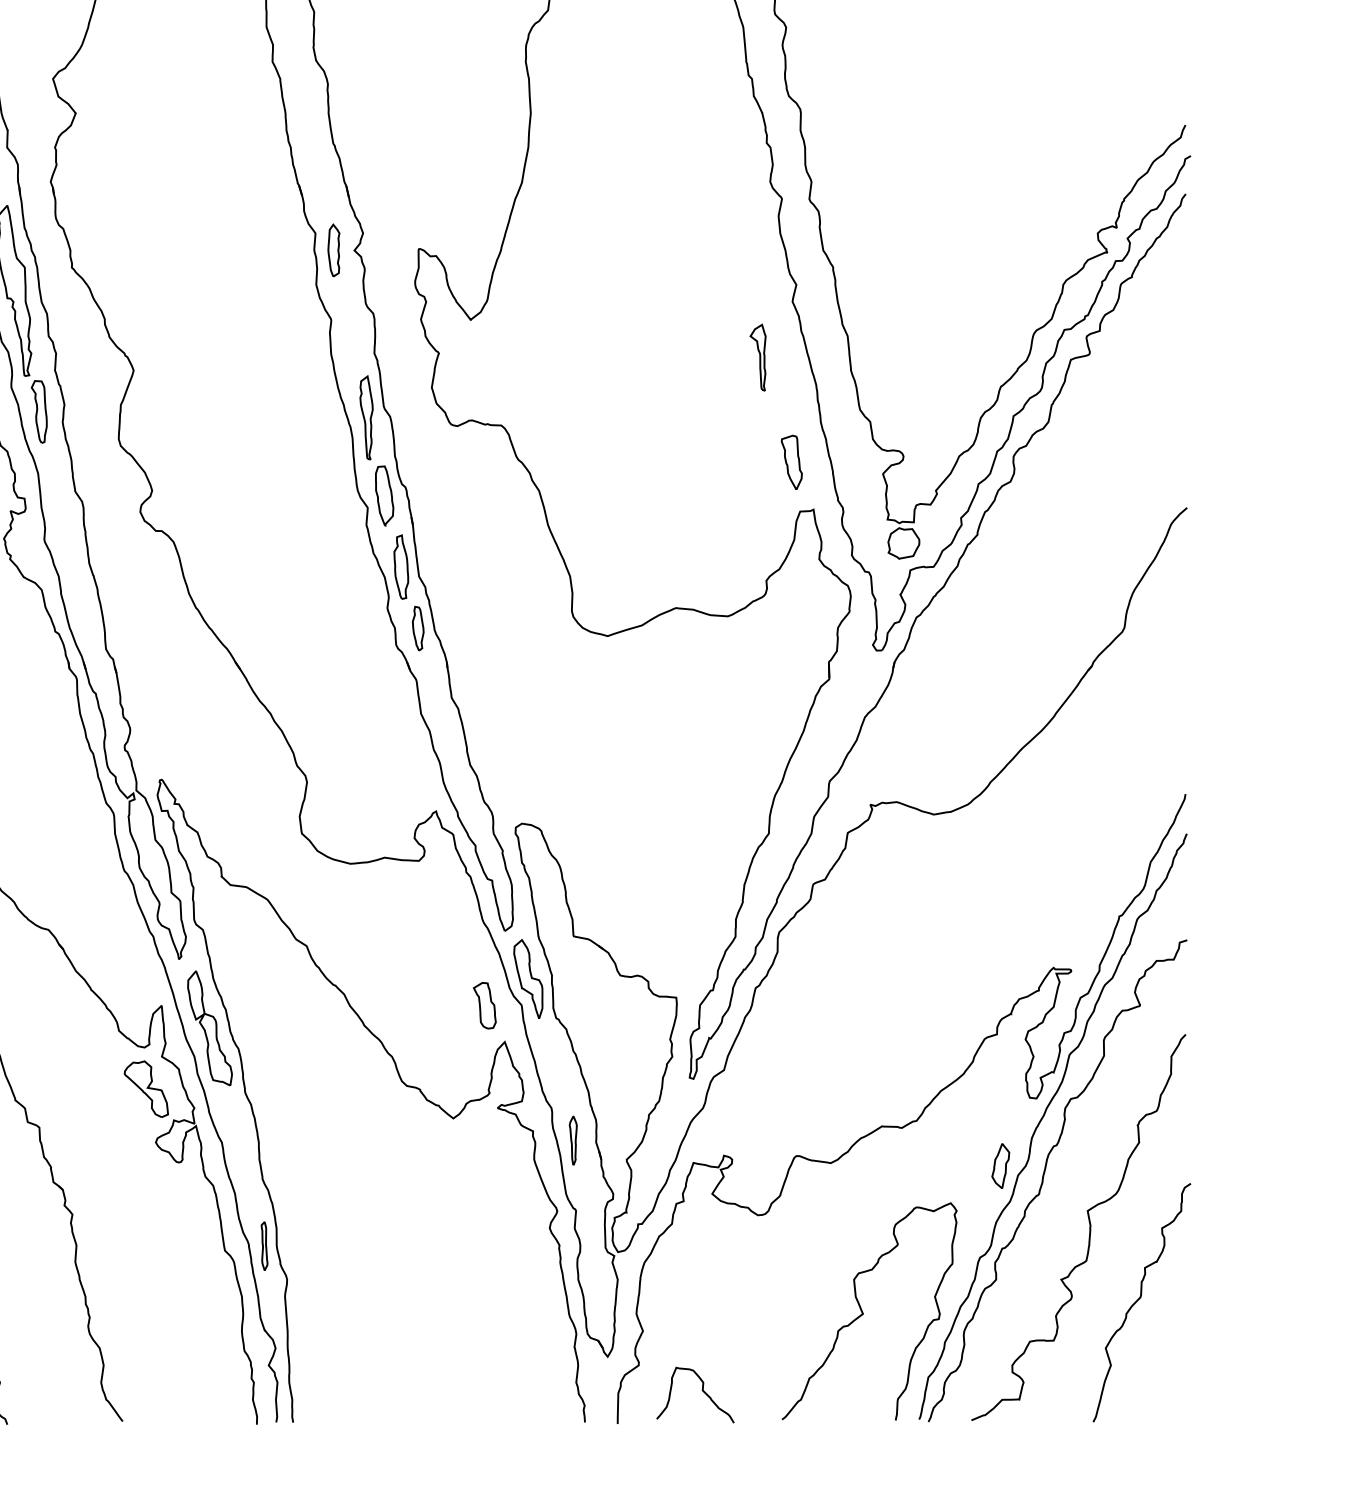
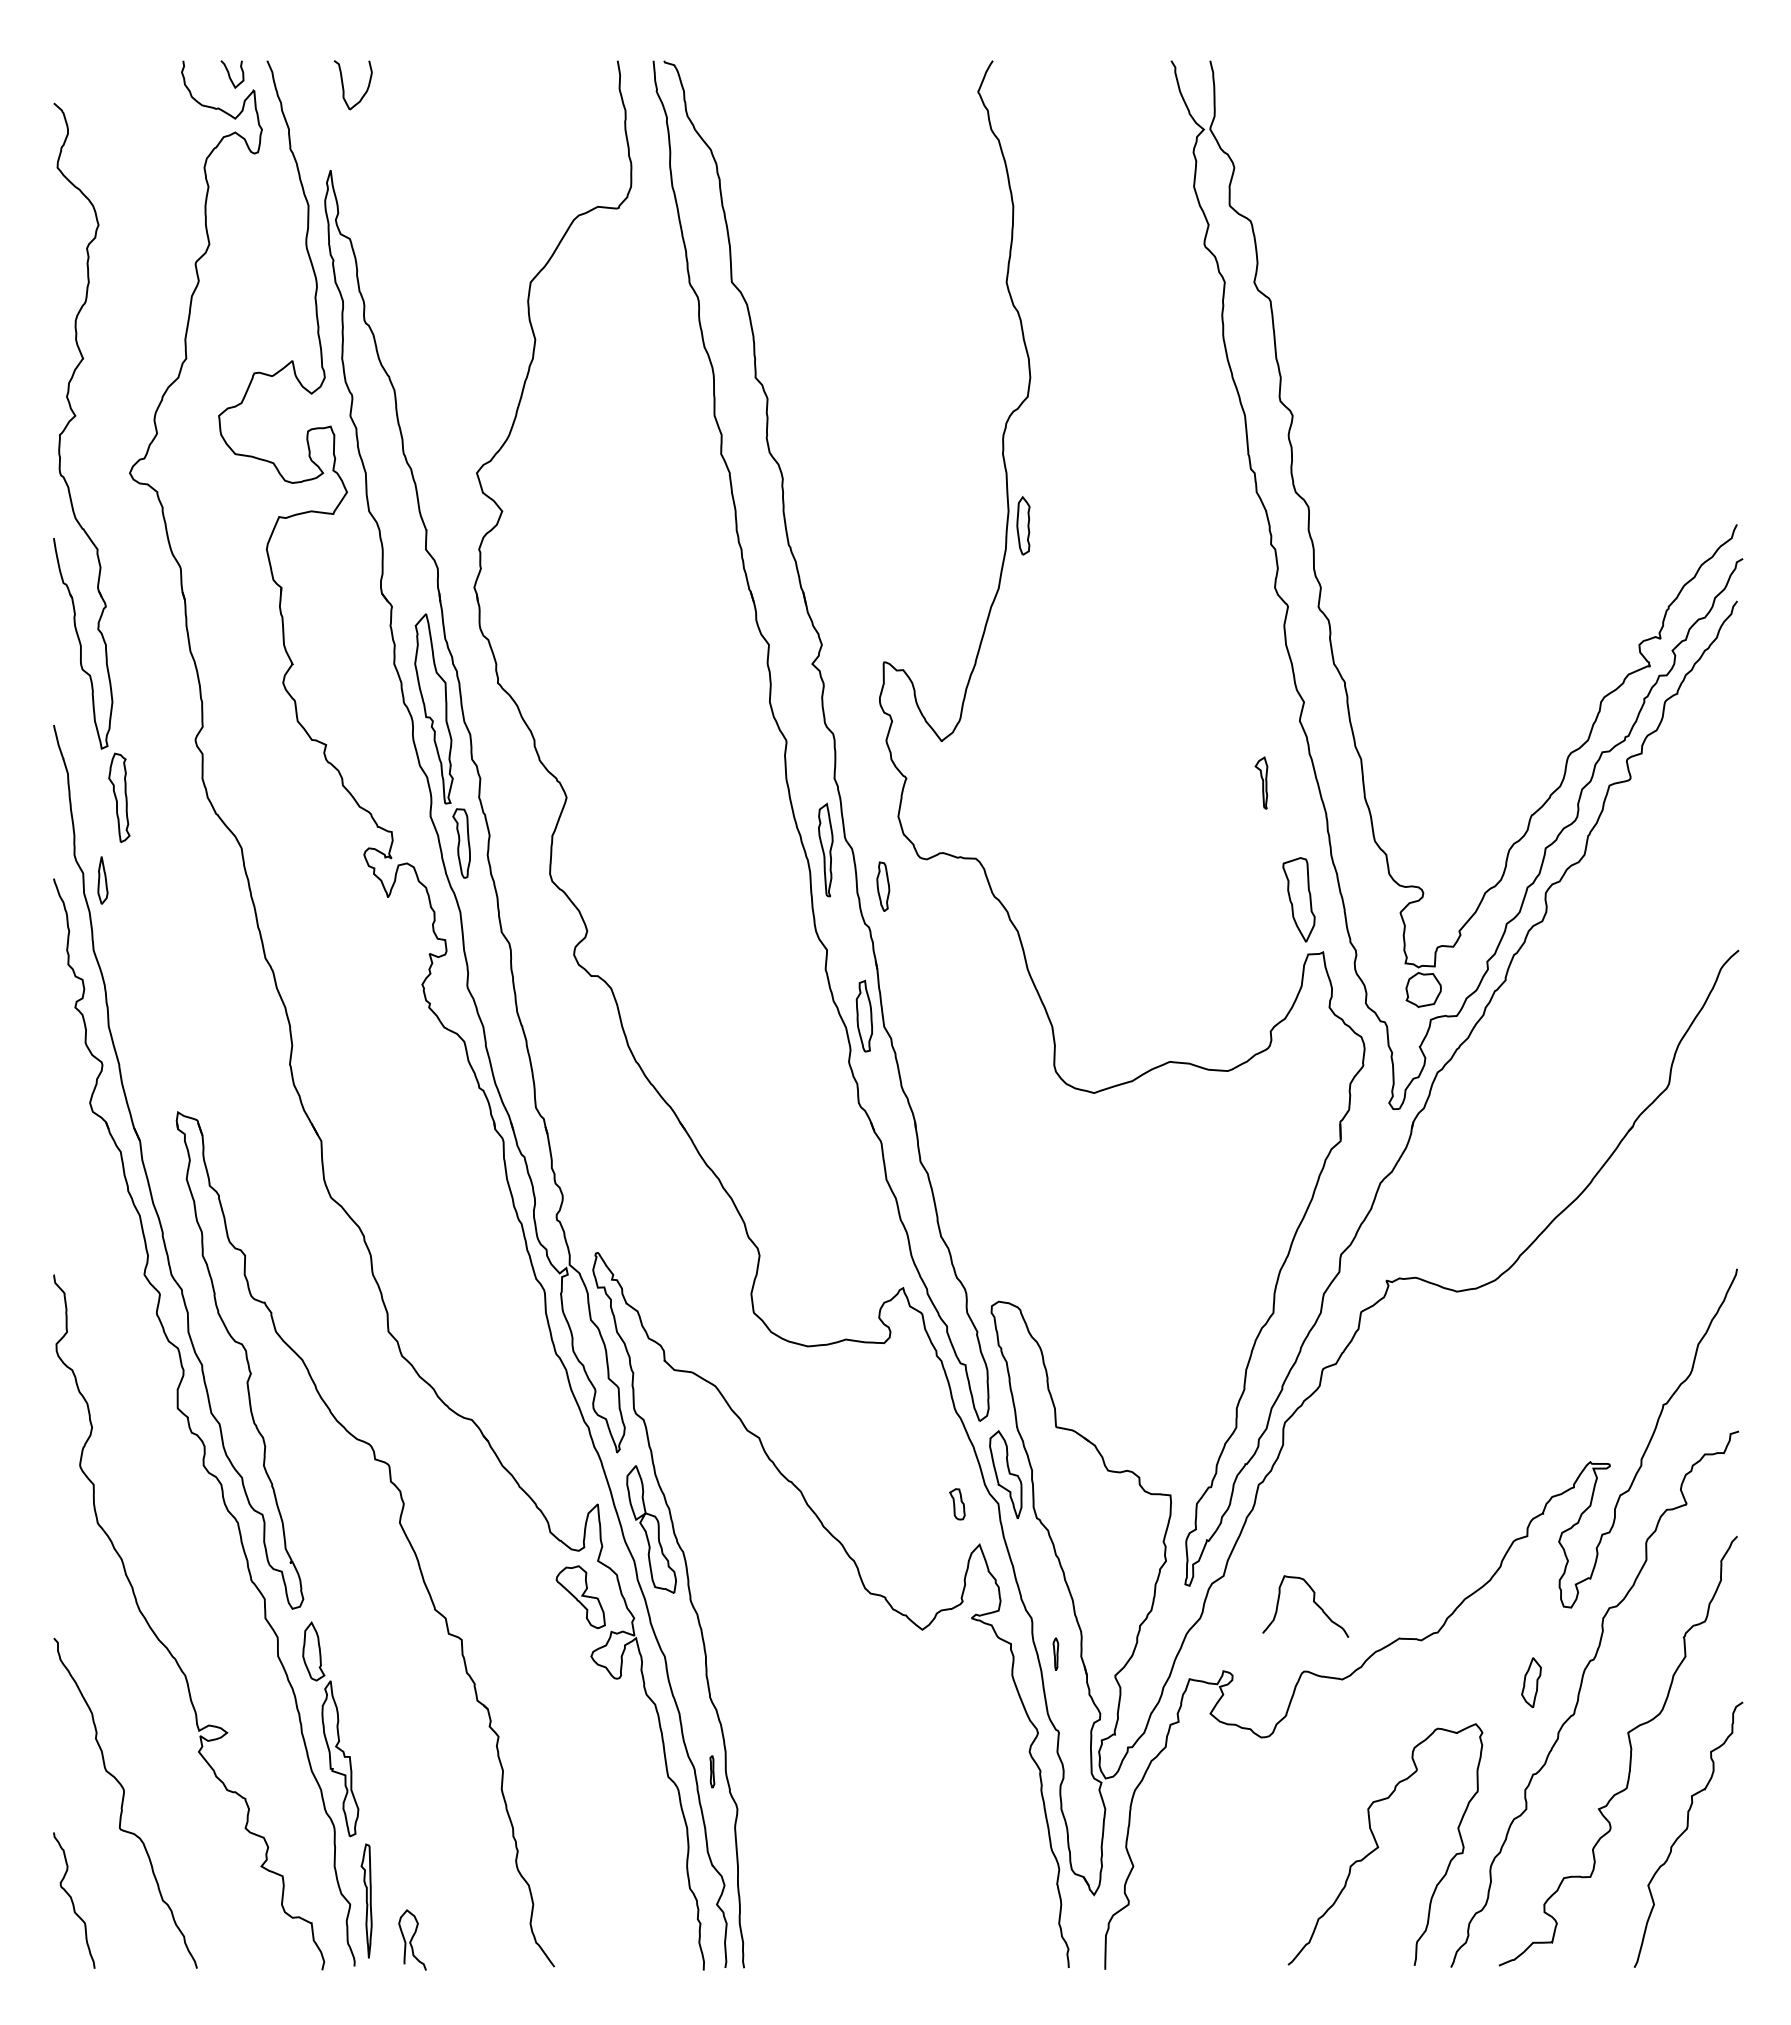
part: (333, 250) -> (1023, 525), moved
part: (758, 357) -> (1261, 782), size x0.7
part: (791, 462) -> (1298, 899), size x1.4
part: (384, 496) -> (845, 937), removed
part: (418, 628) -> (883, 886), moved
part: (484, 1005) -> (957, 1504), size x0.6
curve: (1043, 1119) -> (1578, 1630), removed
part: (573, 1139) -> (1055, 1653), size x0.6
part: (264, 1245) -> (712, 1771), size x0.6
curve: (702, 1391) -> (1313, 1602), moved

